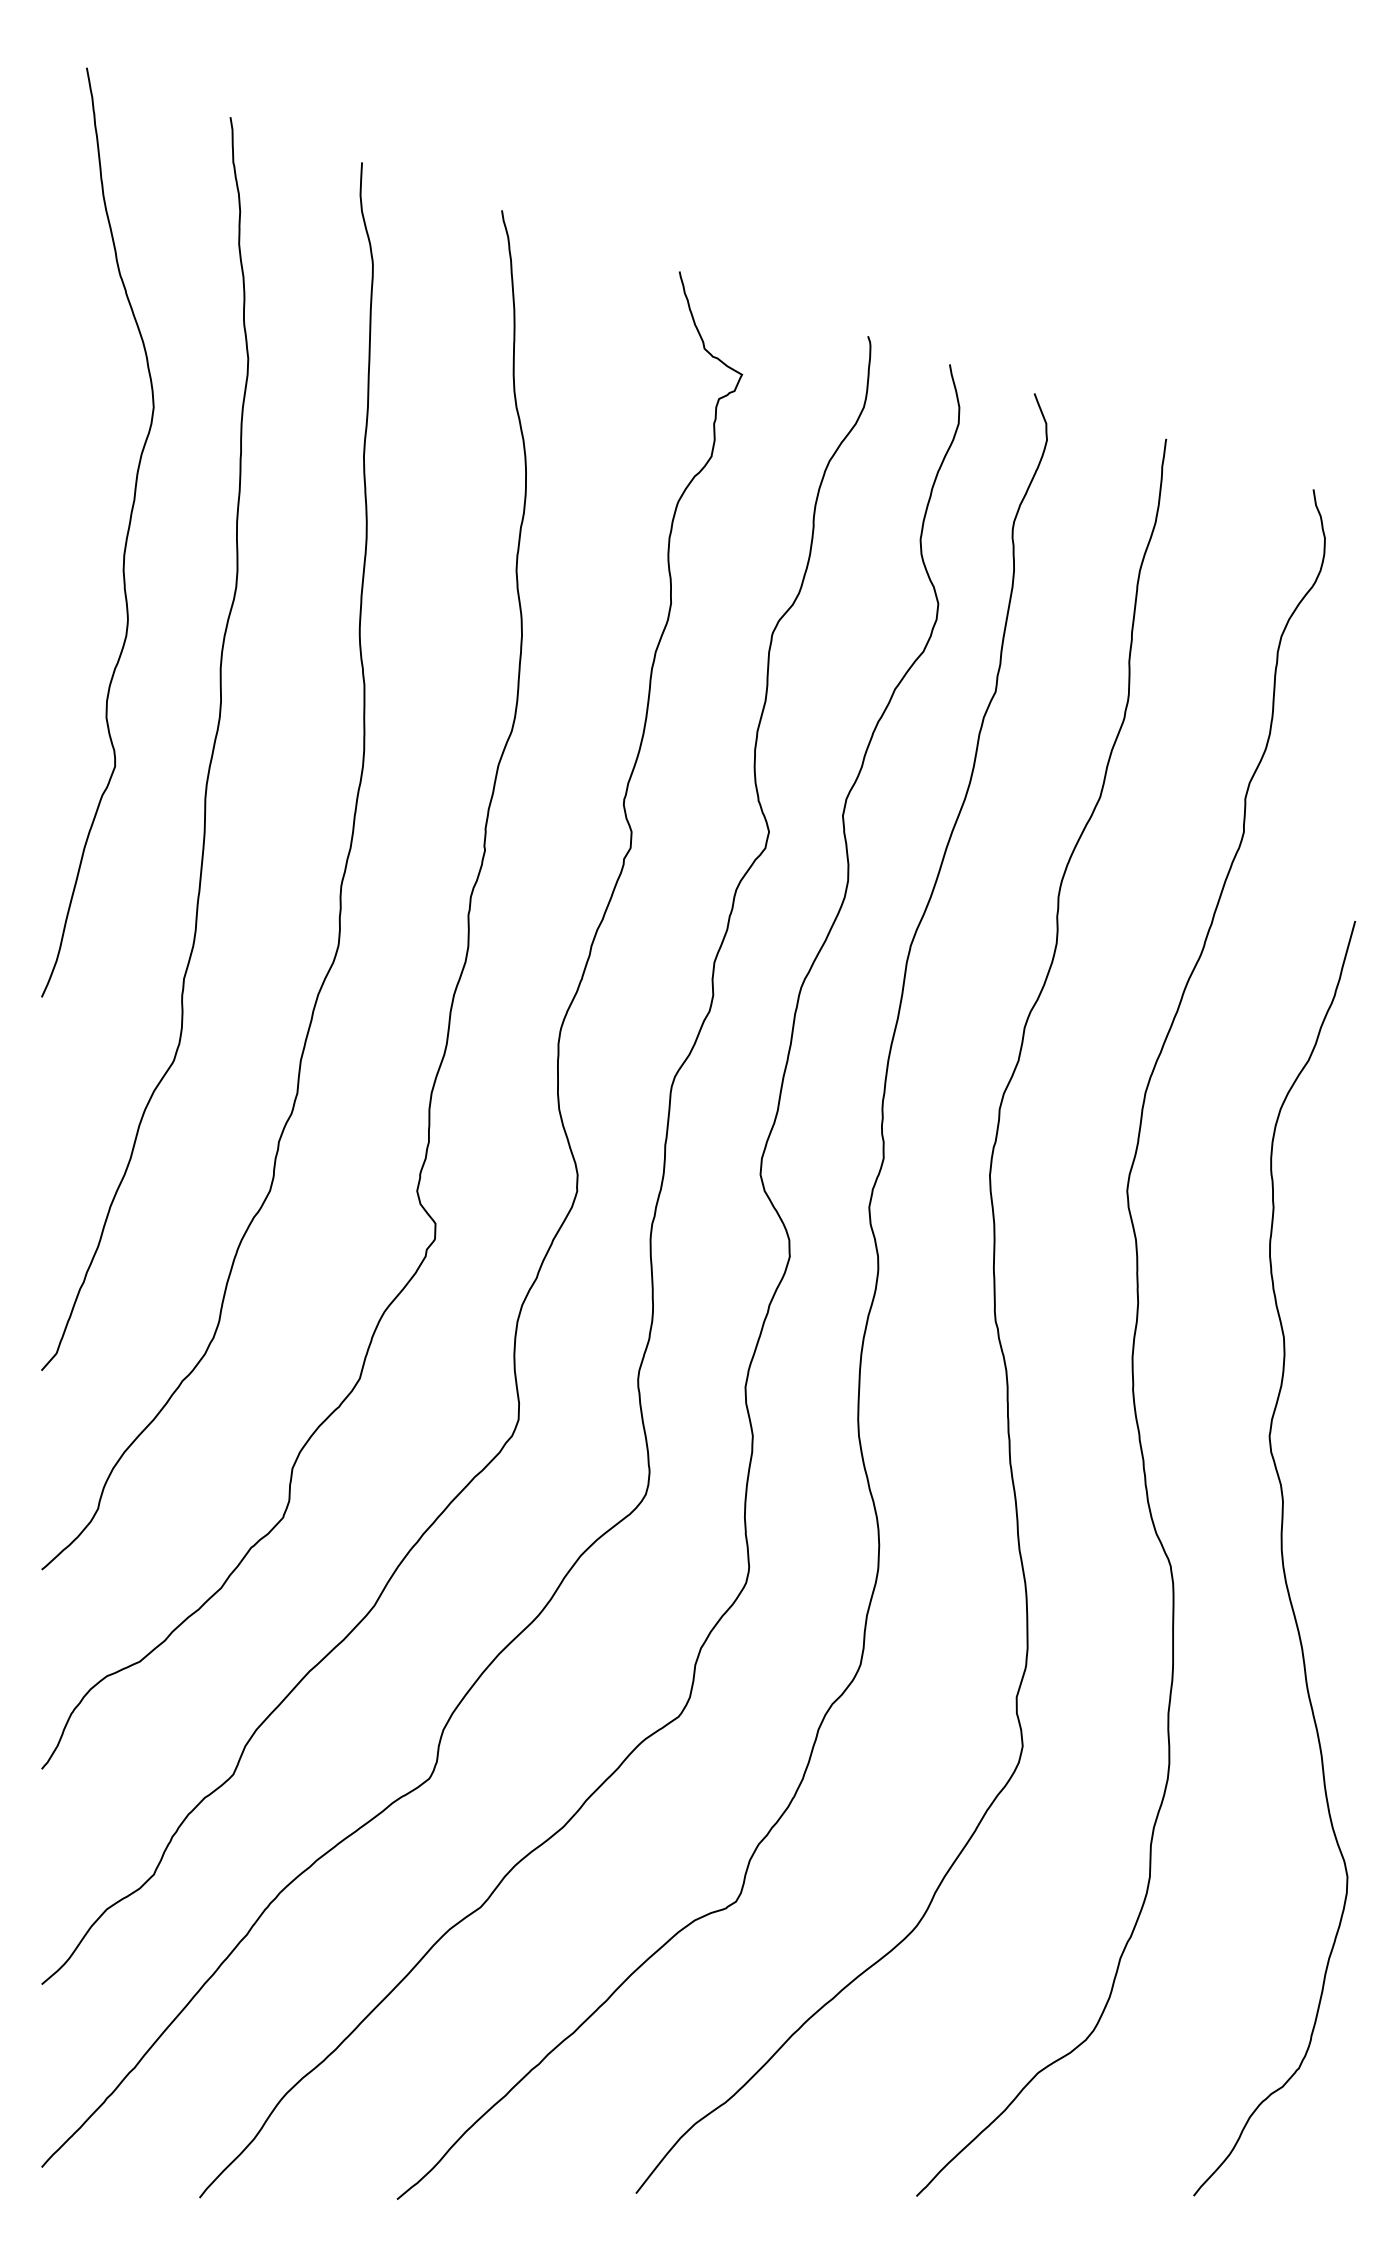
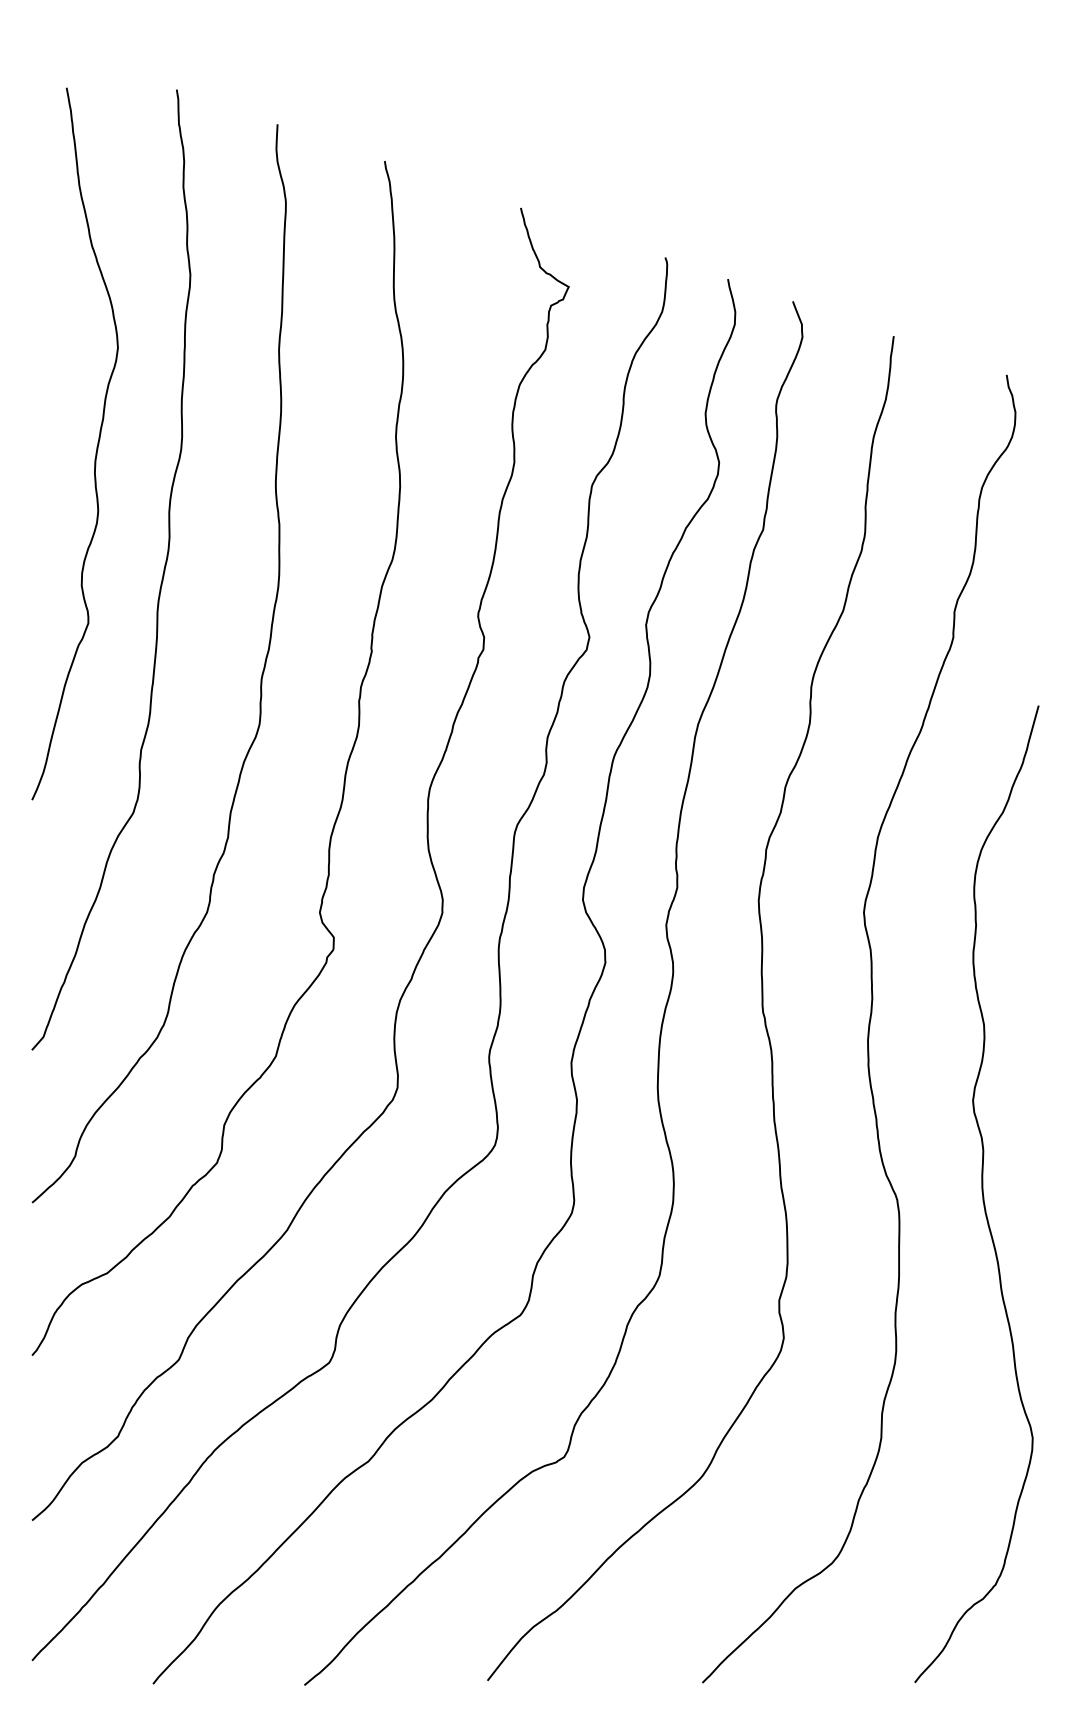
curve: (125, 539) -> (96, 449), moved

